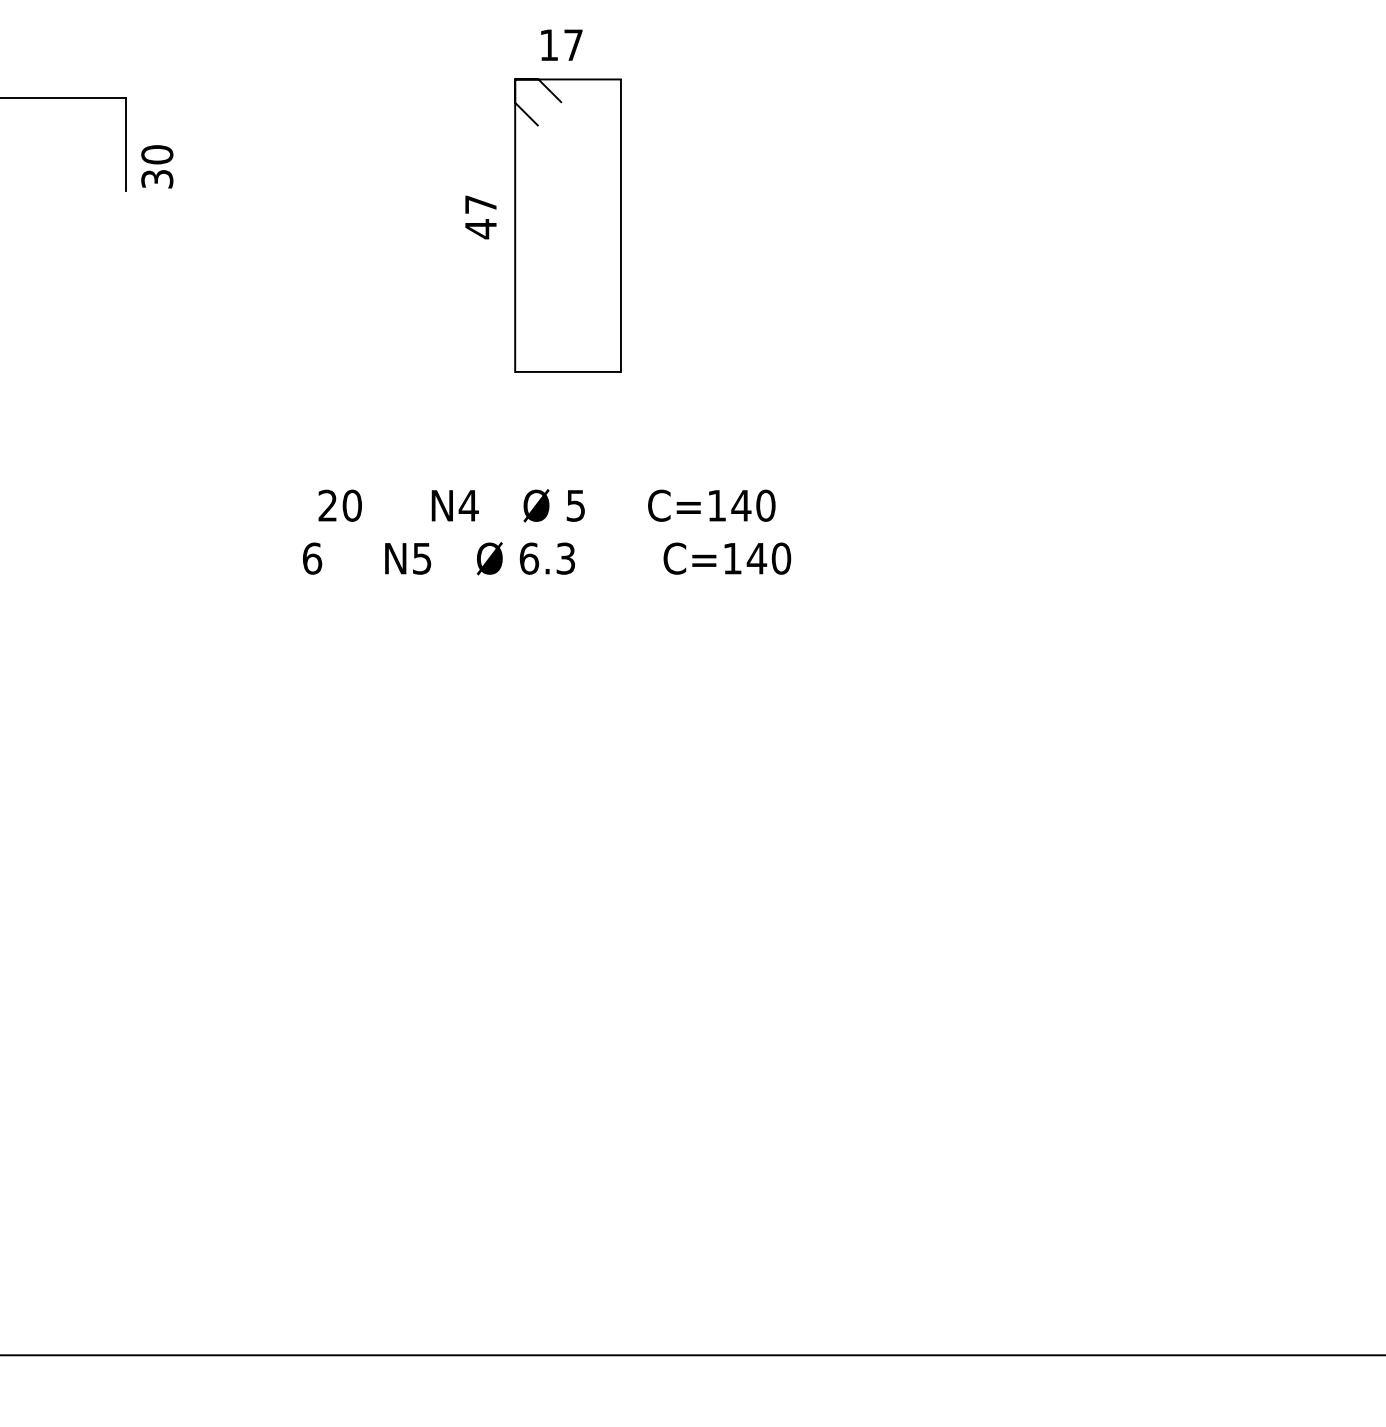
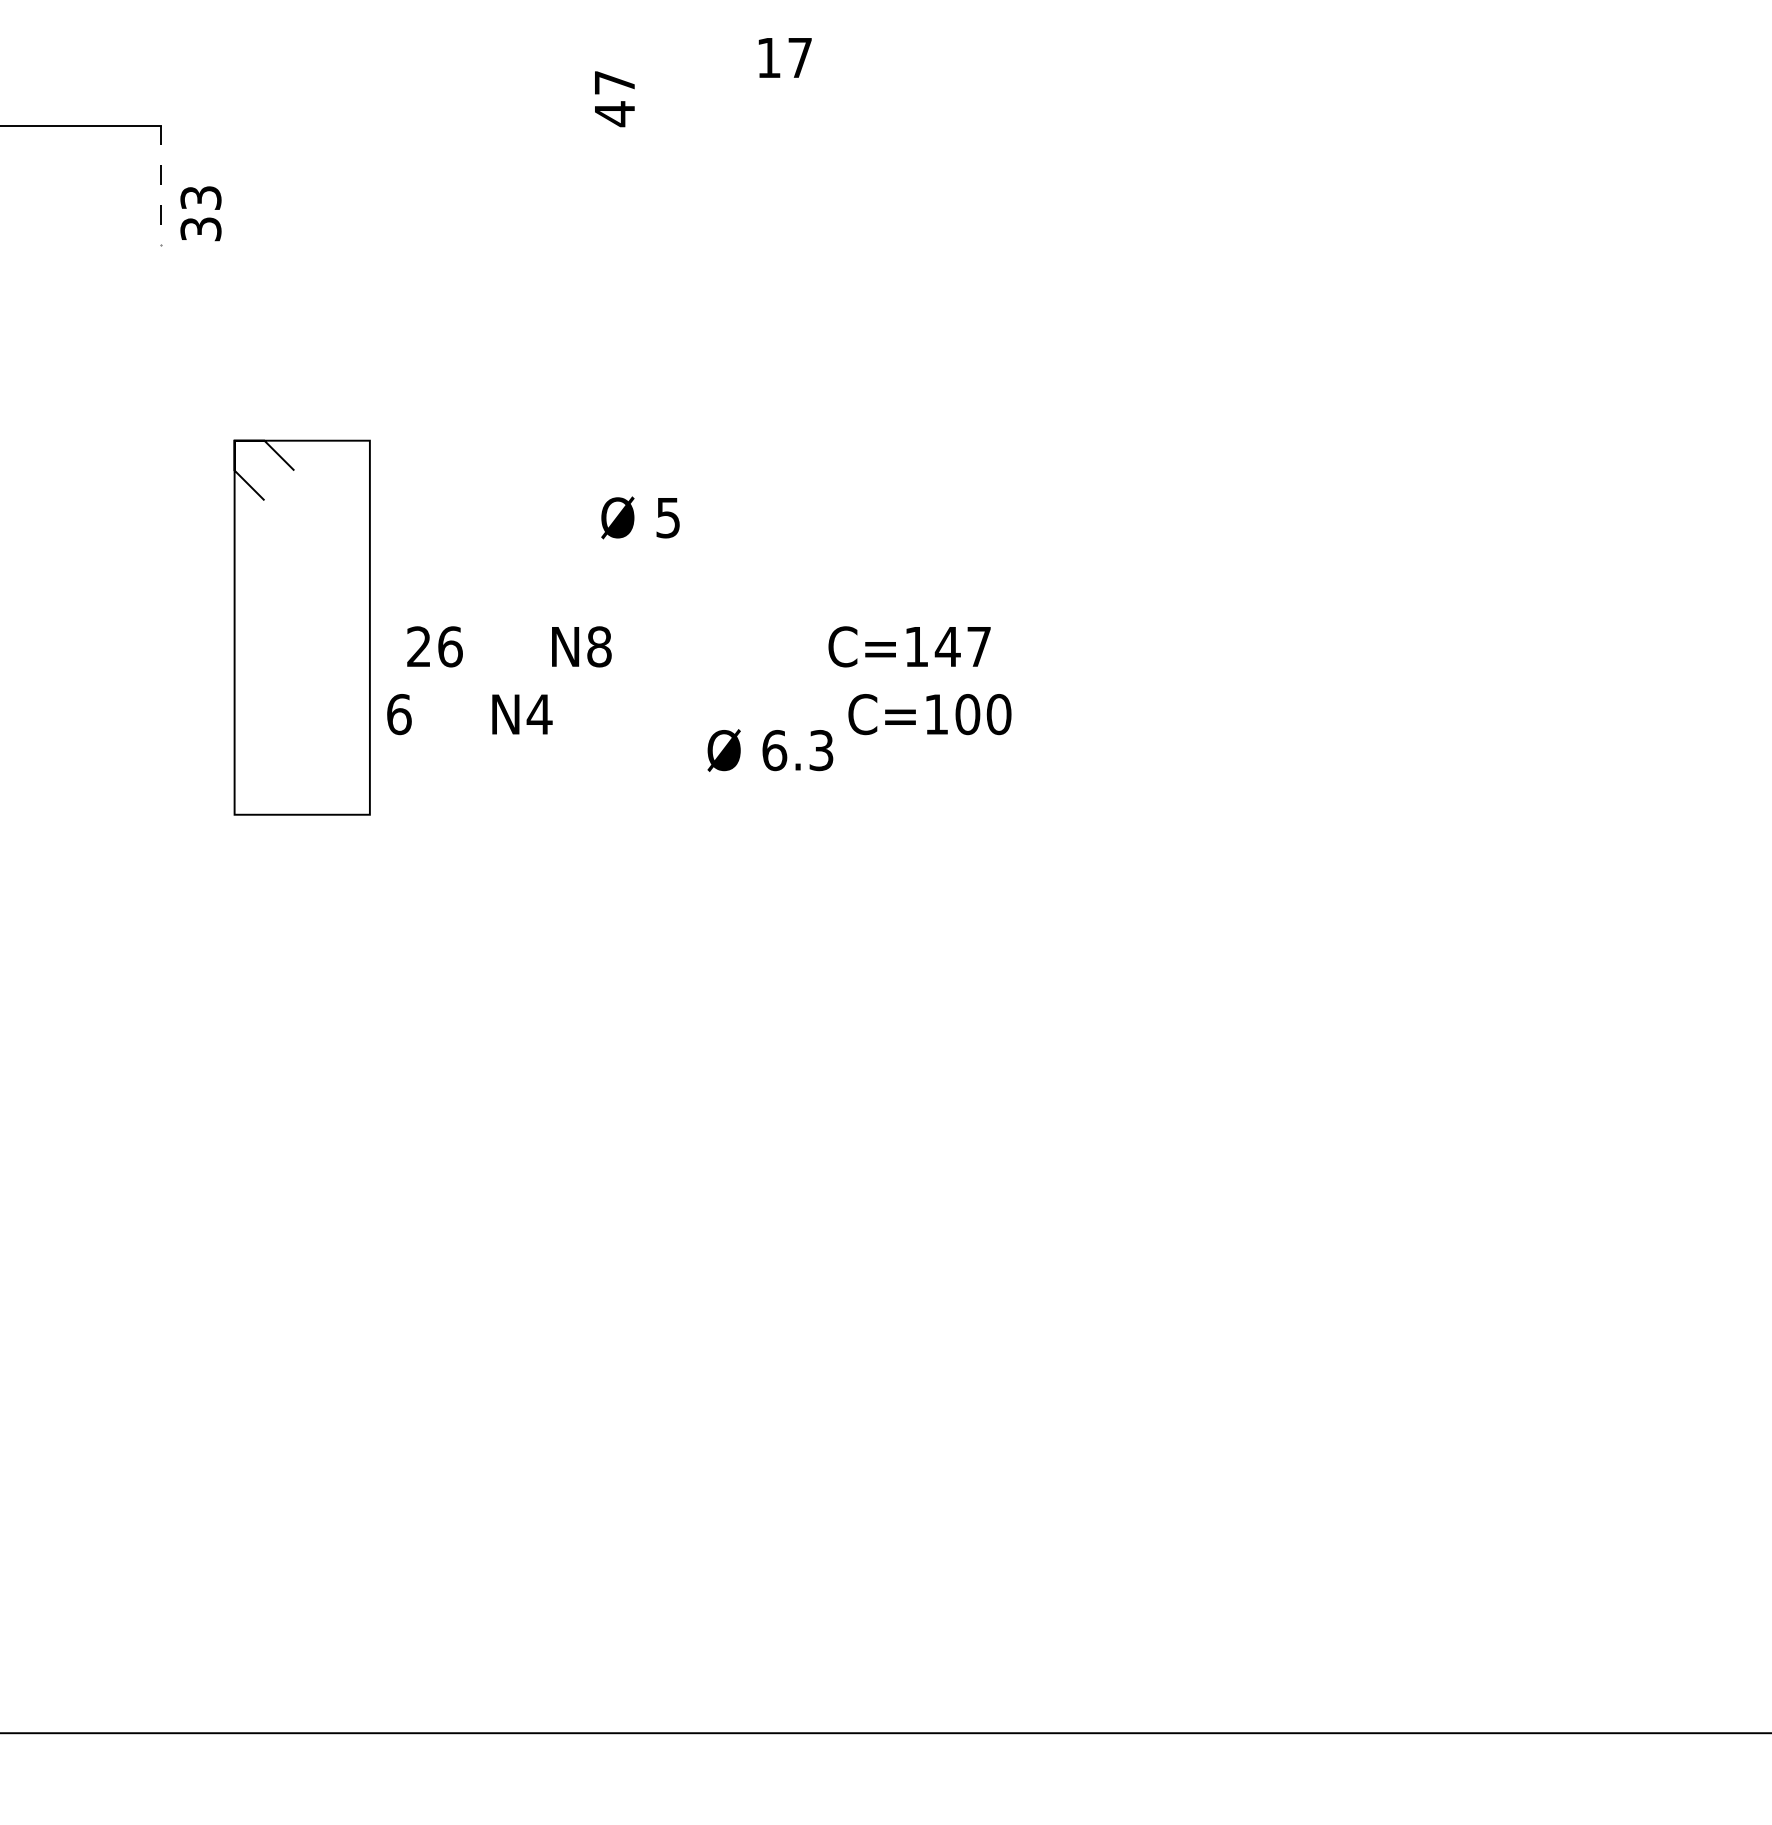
text: (561, 44) -> (784, 57), moved
line: (126, 144) -> (161, 185), solid -> dashed
text: (156, 154) -> (200, 197), 30 -> 33
text: (480, 217) -> (614, 99), moved
curve: (515, 225) -> (235, 627), moved
text: (352, 505) -> (450, 646), 20 -> 26
text: (468, 505) -> (599, 646), N4 -> N8
text: (554, 505) -> (640, 517), moved
text: (766, 505) -> (979, 646), C=140 -> C=147
text: (422, 558) -> (539, 714), N5 -> N4
text: (526, 558) -> (770, 750), moved
text: (756, 558) -> (967, 714), C=140 -> C=100

